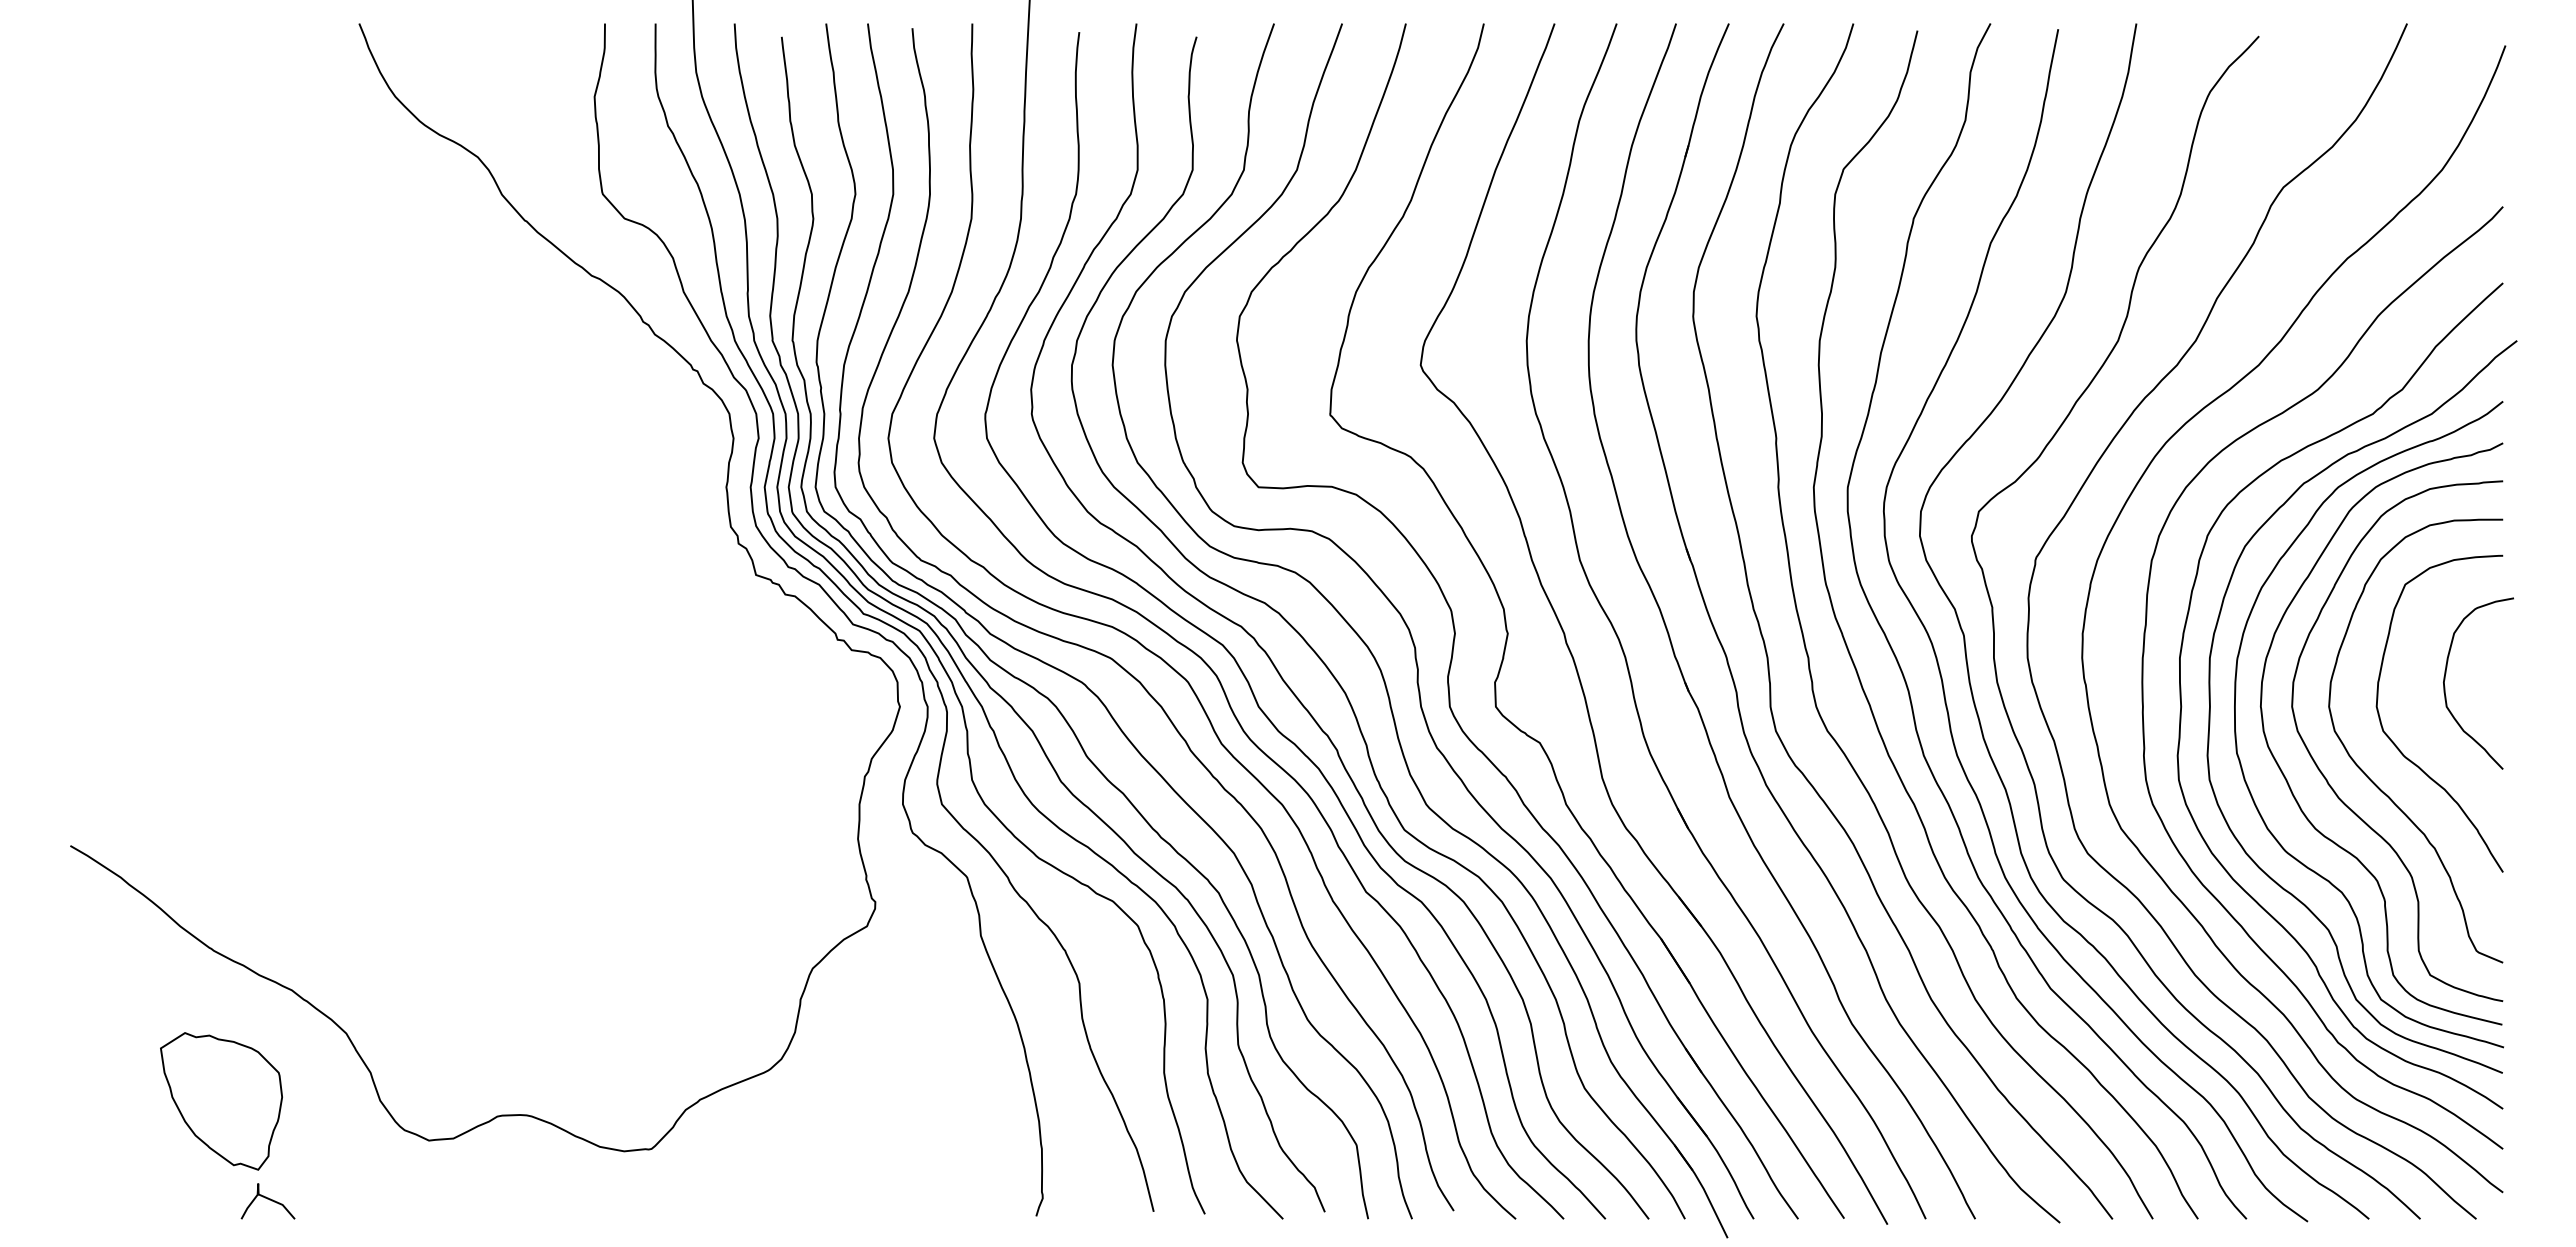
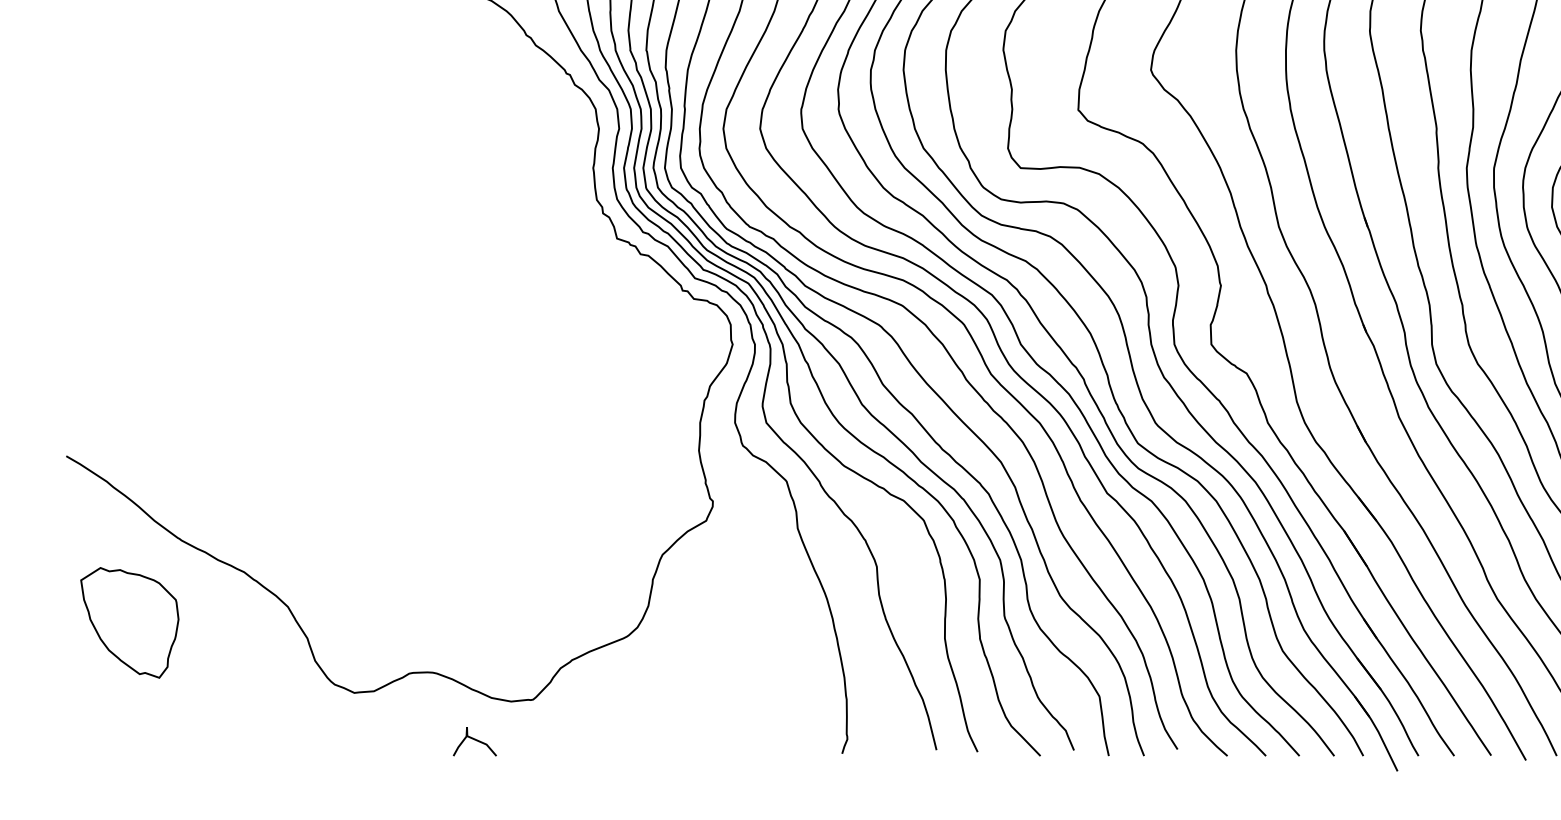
part: (221, 1101) -> (129, 622), moved
curve: (267, 1199) -> (474, 740), moved

